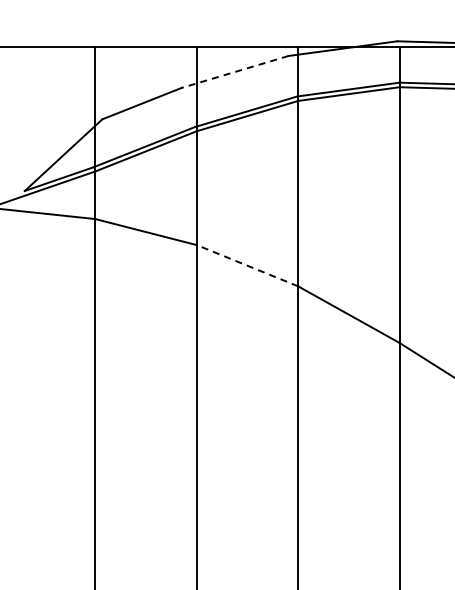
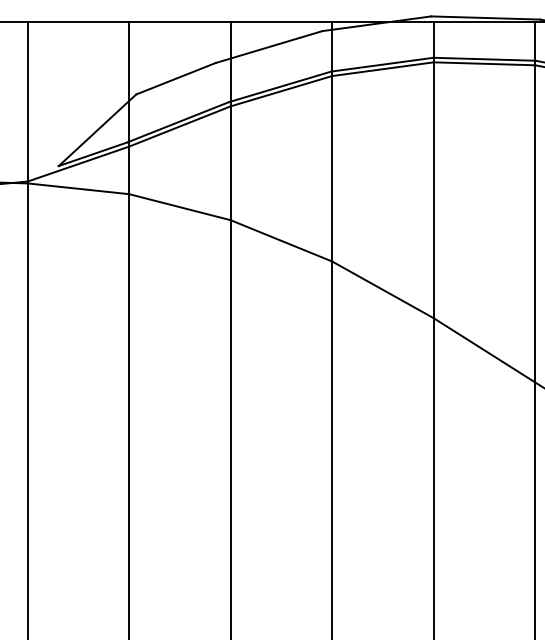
line: (235, 72) -> (269, 47), dashed -> solid
line: (247, 265) -> (281, 240), dashed -> solid

